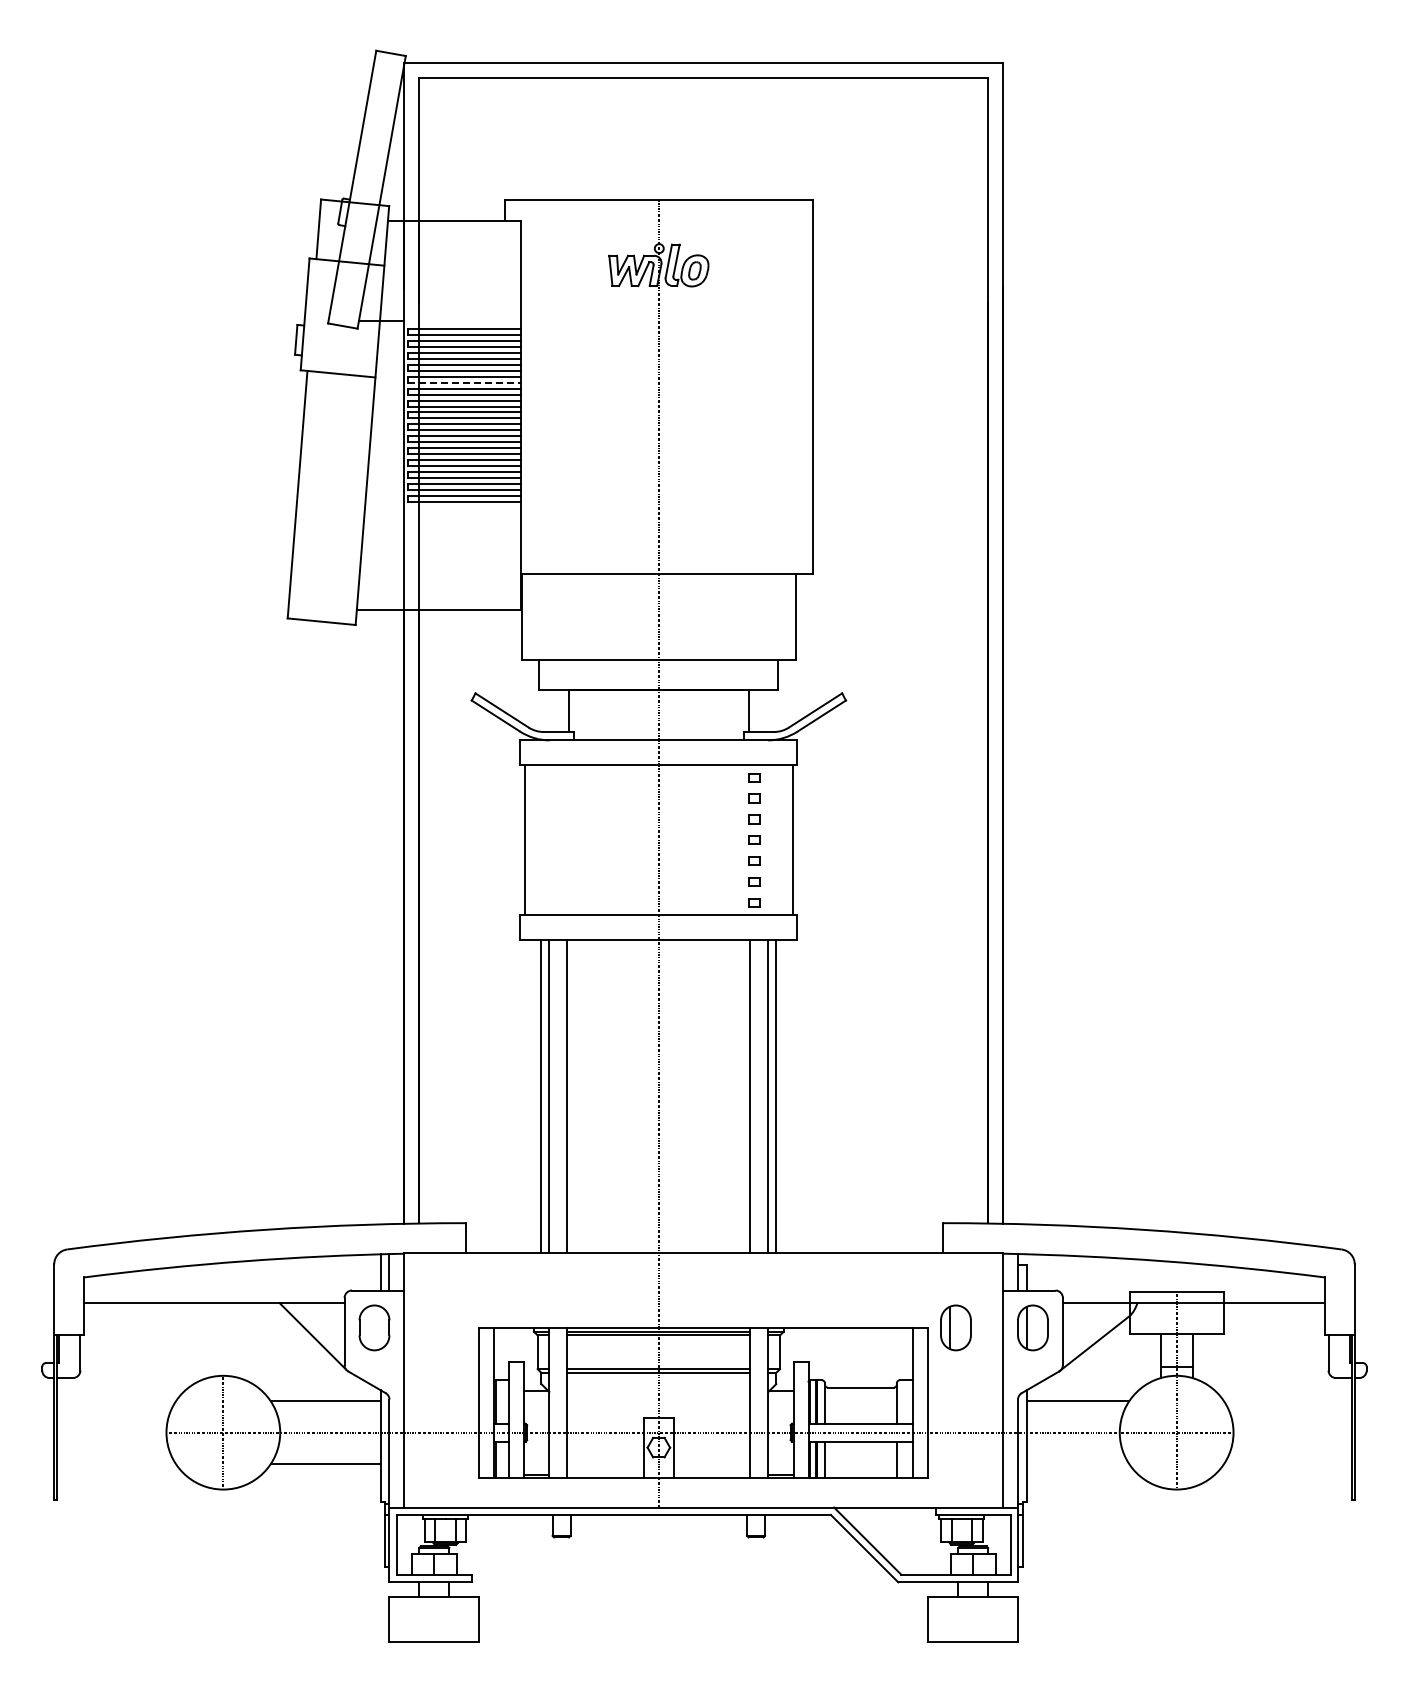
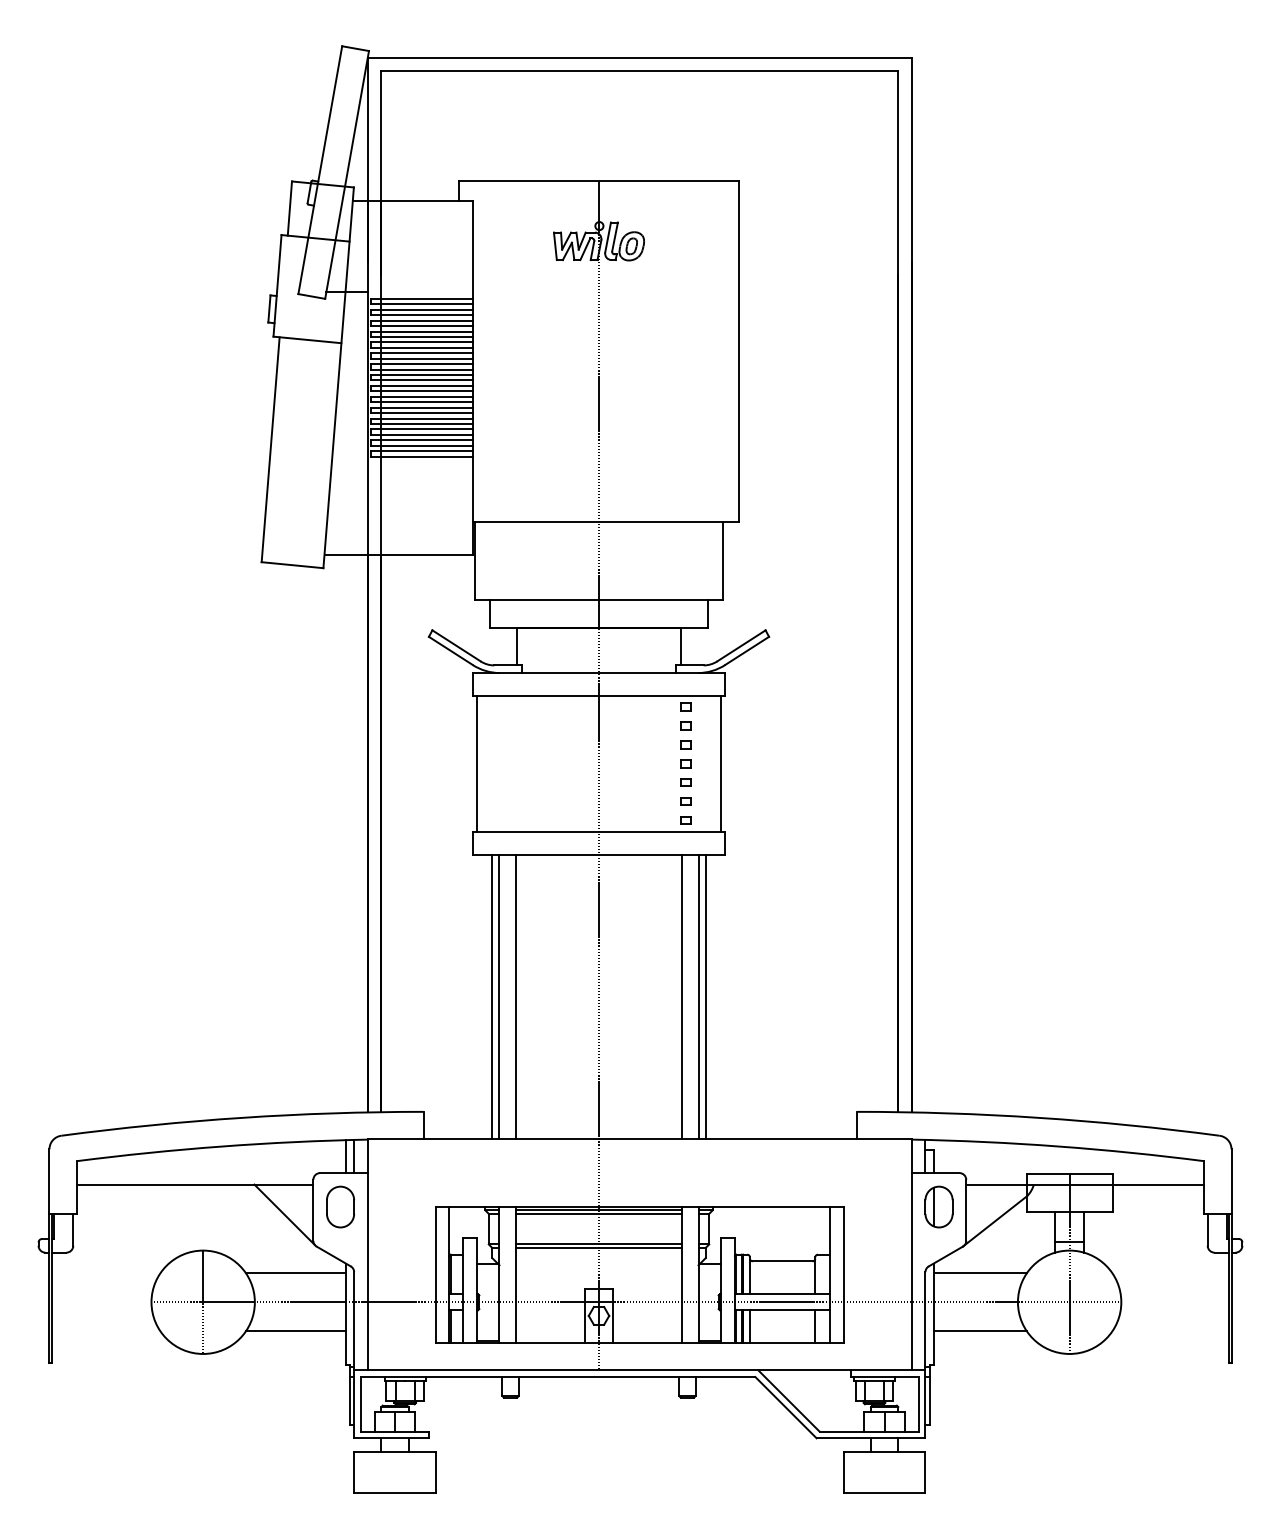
line: (464, 382) -> (422, 347), dashed -> solid
part: (955, 1327) -> (868, 1206), removed
line: (1078, 1464) -> (980, 1331), added

